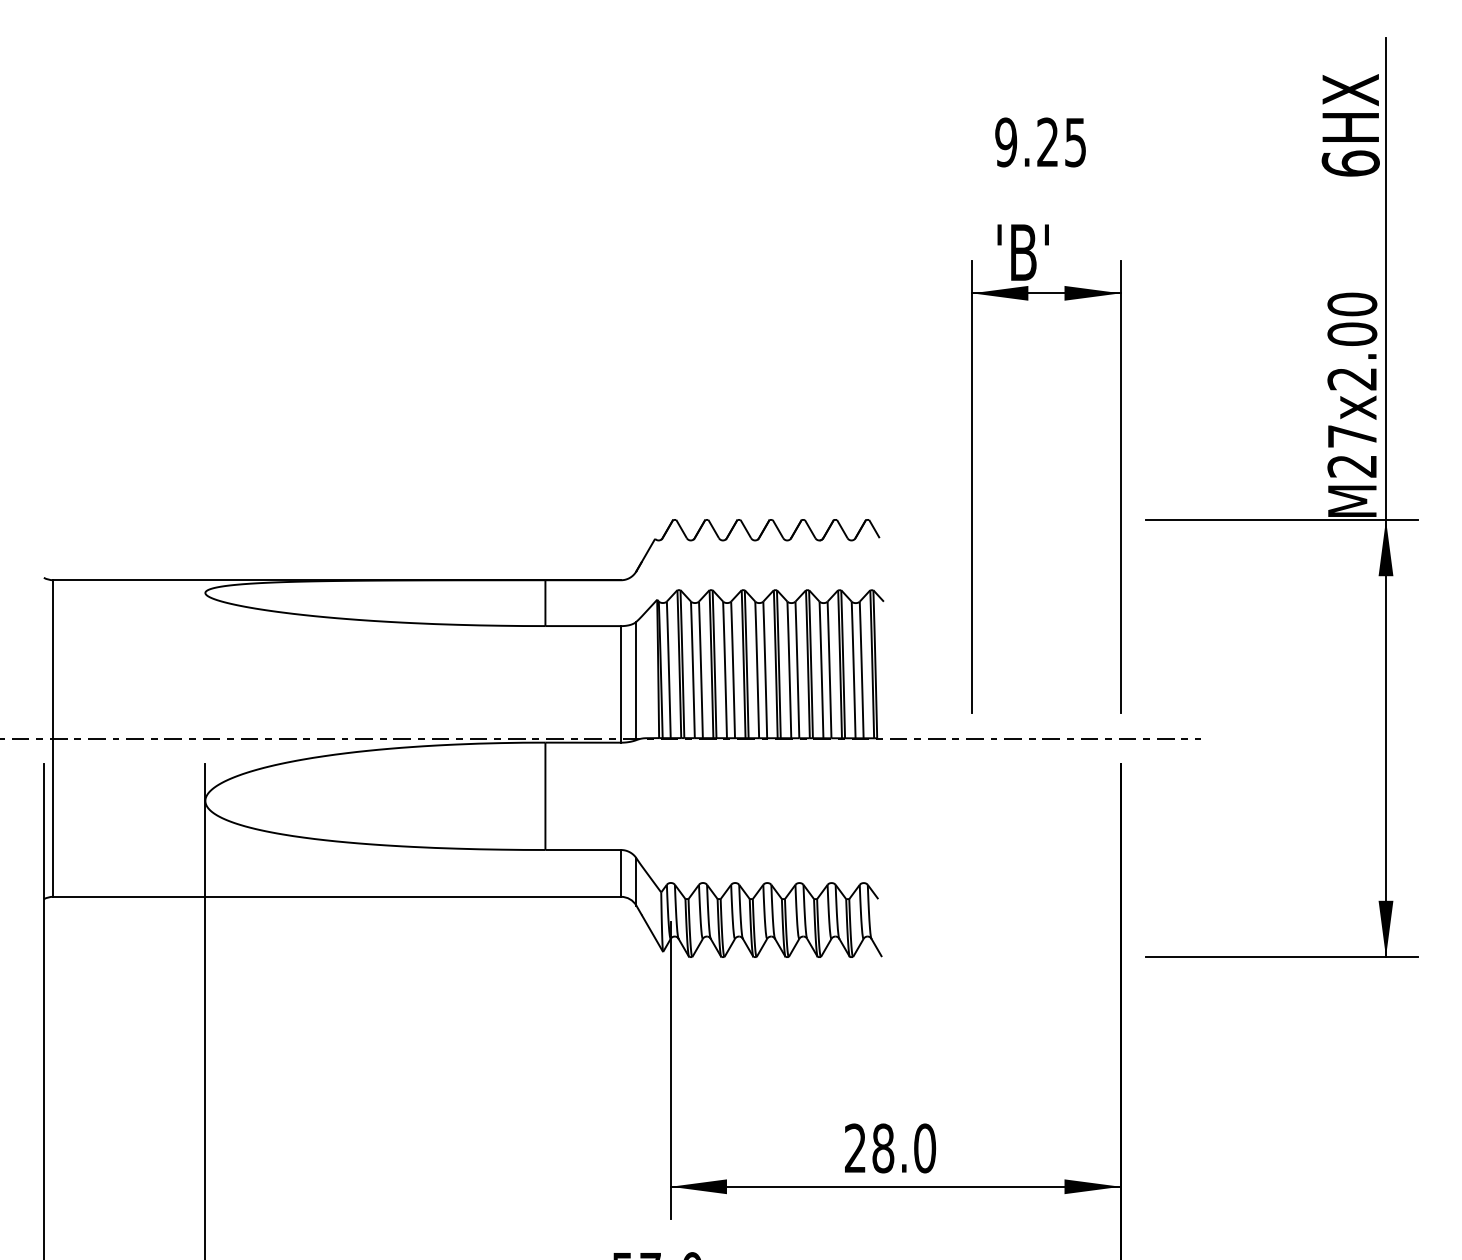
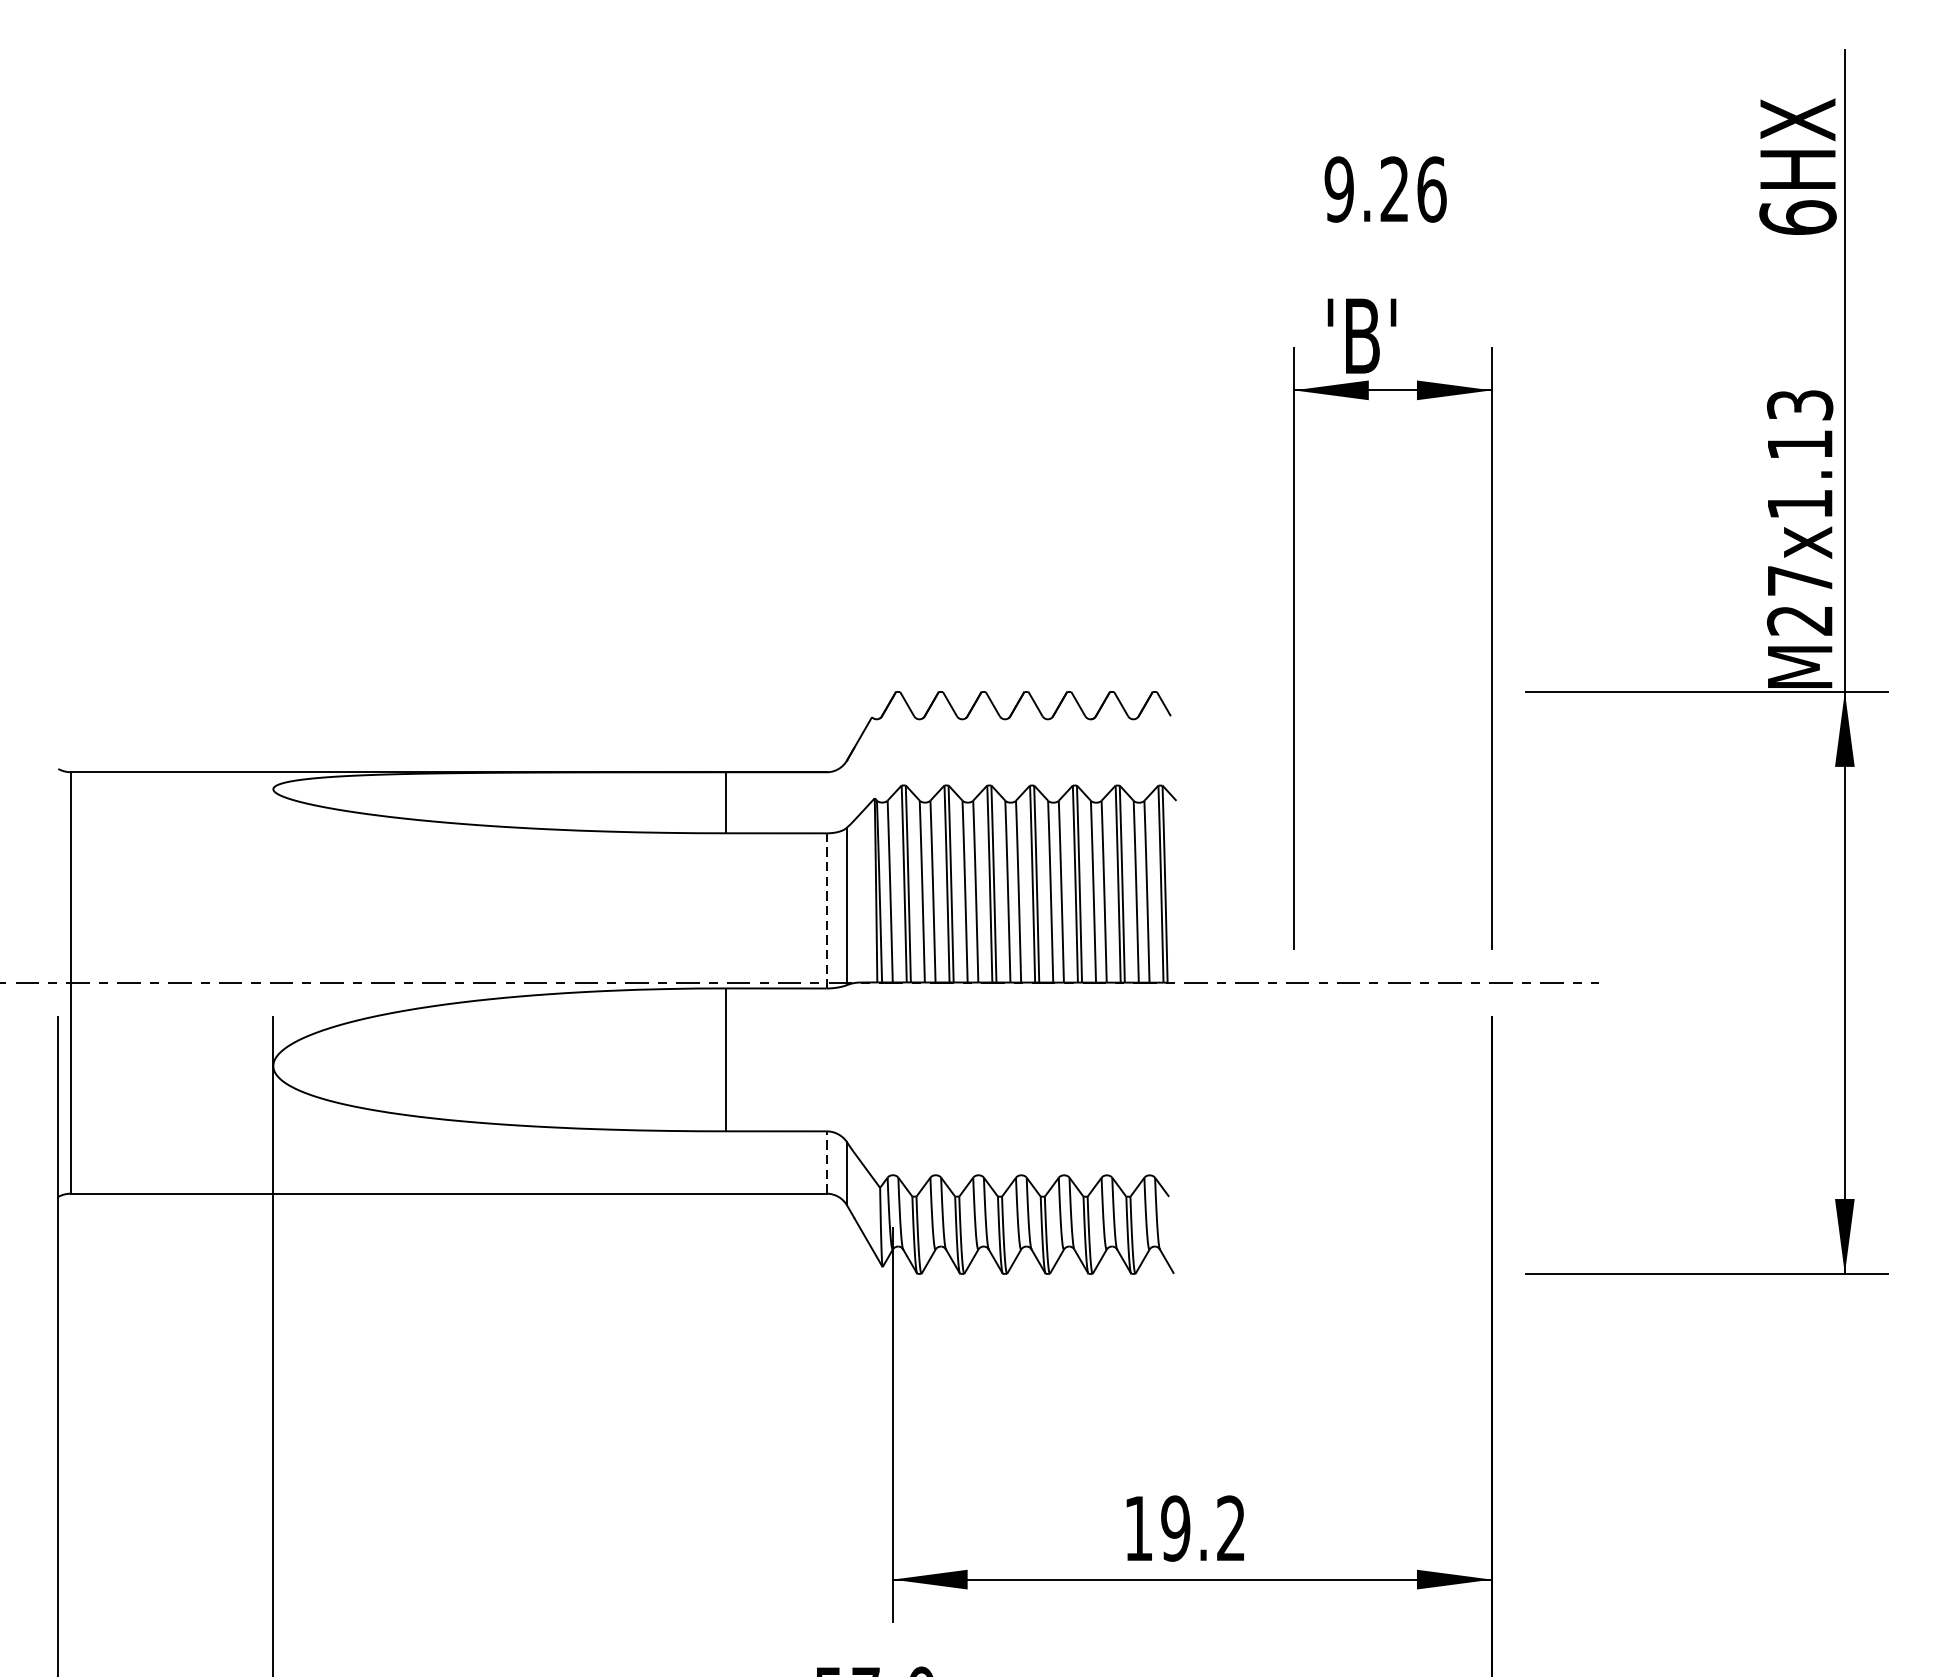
text: (1075, 142) -> (1431, 189), 9.25 -> 9.26
text: (1352, 341) -> (1800, 454), M27x2.00 -> M27x1.13
line: (621, 683) -> (827, 909), solid -> dashed
line: (621, 872) -> (827, 1161), solid -> dashed
text: (890, 1148) -> (1185, 1528), 28.0 -> 19.2

